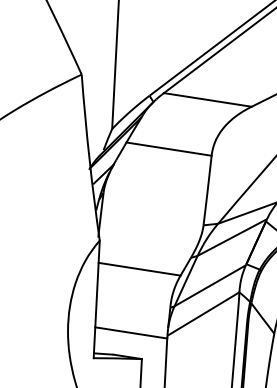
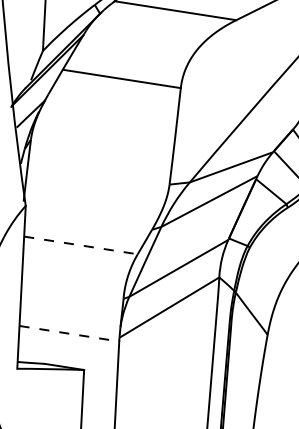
line: (140, 269) -> (82, 245), solid -> dashed
line: (131, 333) -> (69, 334), solid -> dashed

